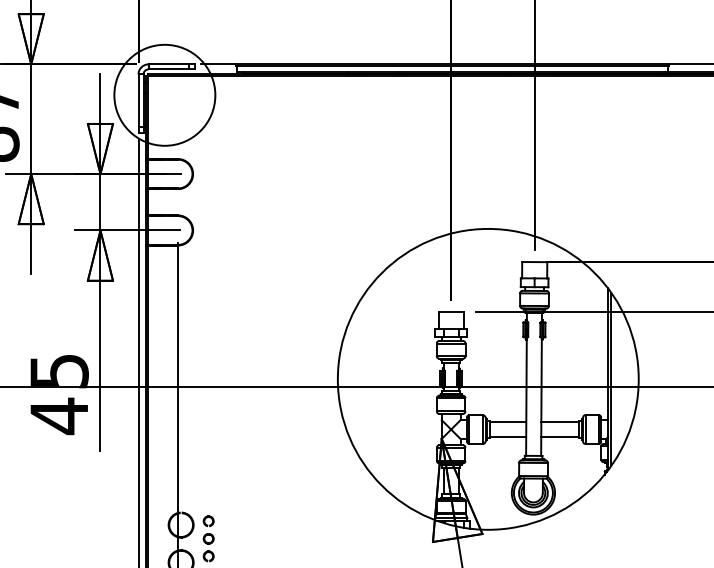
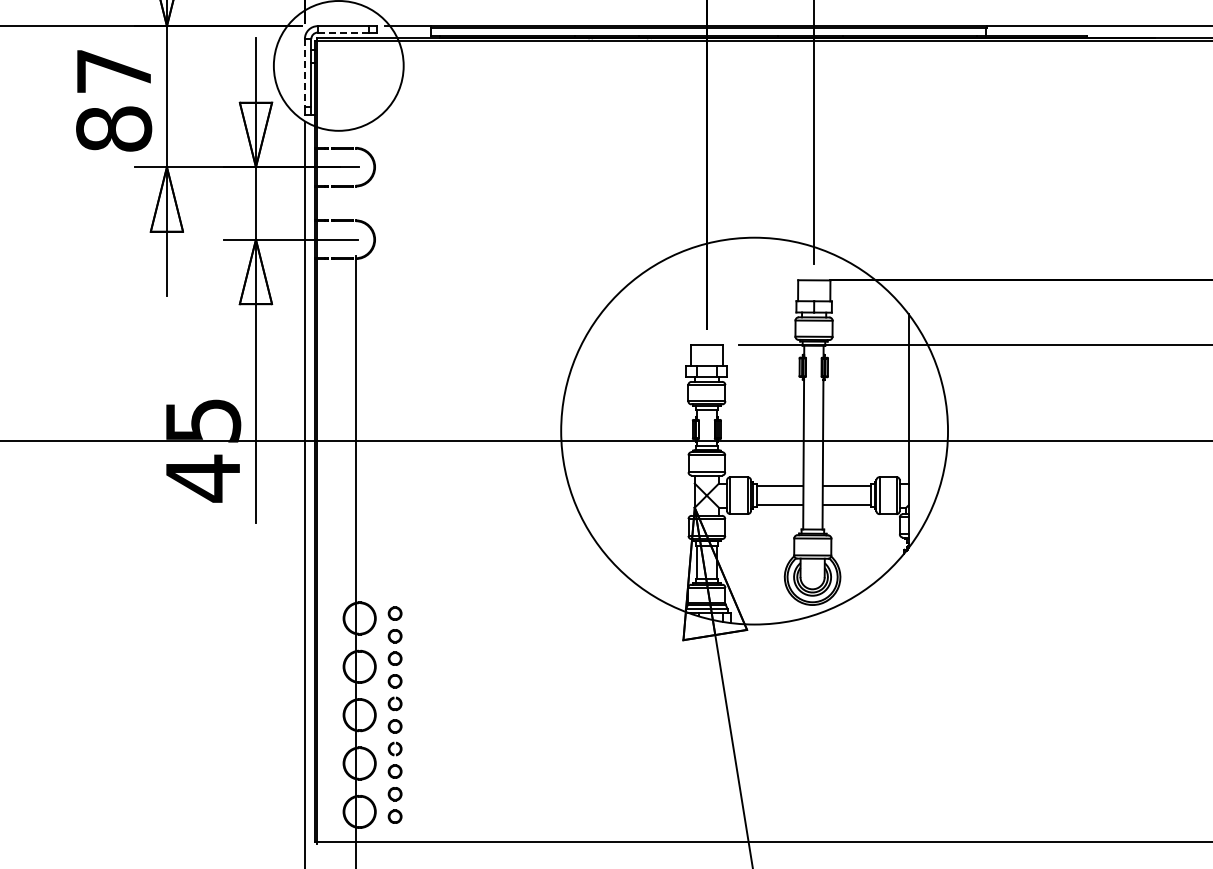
line: (168, 69) -> (343, 32), solid -> dashed
line: (138, 100) -> (304, 72), solid -> dashed
line: (611, 378) -> (912, 430), removed

